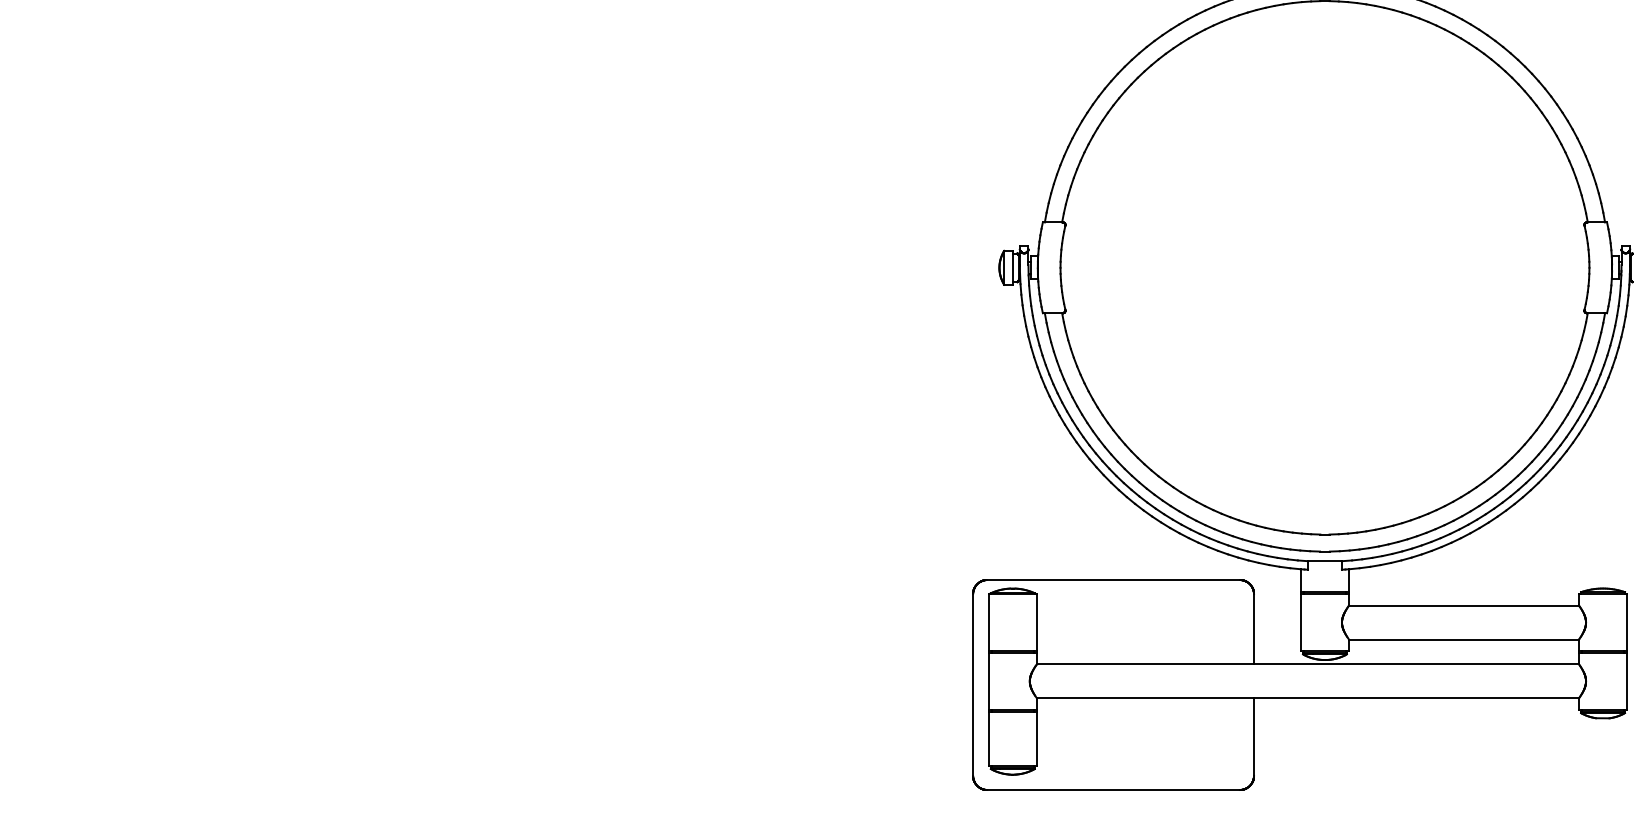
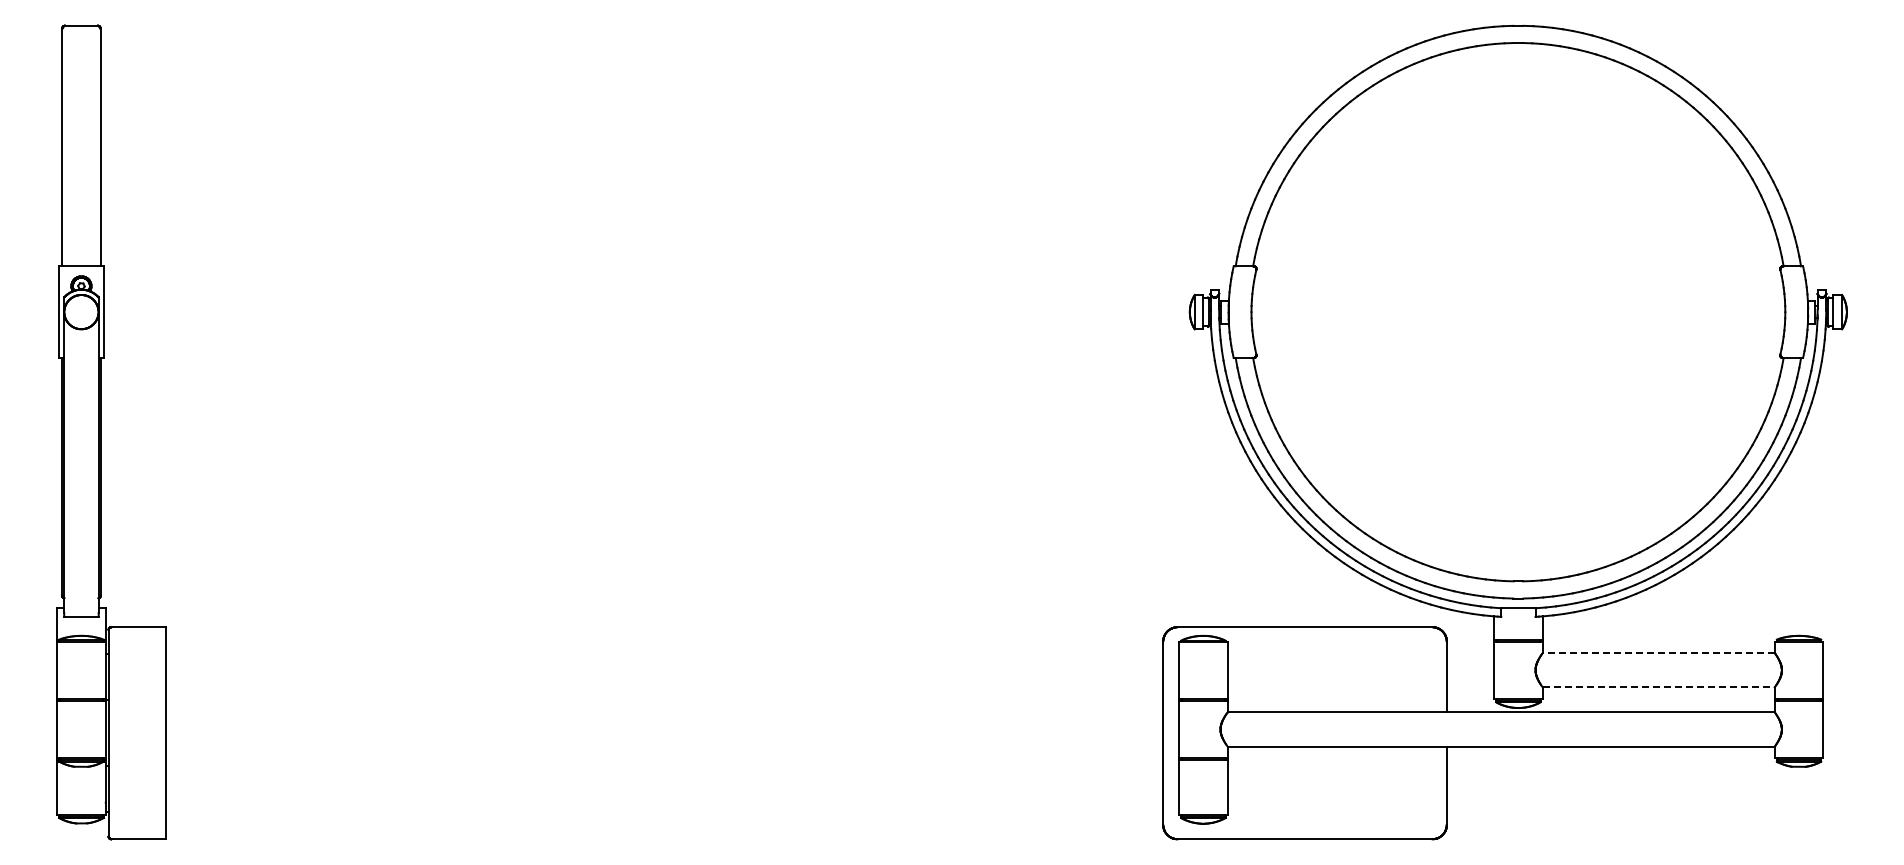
line: (1463, 606) -> (1658, 653), solid -> dashed
line: (1464, 639) -> (1659, 687), solid -> dashed

